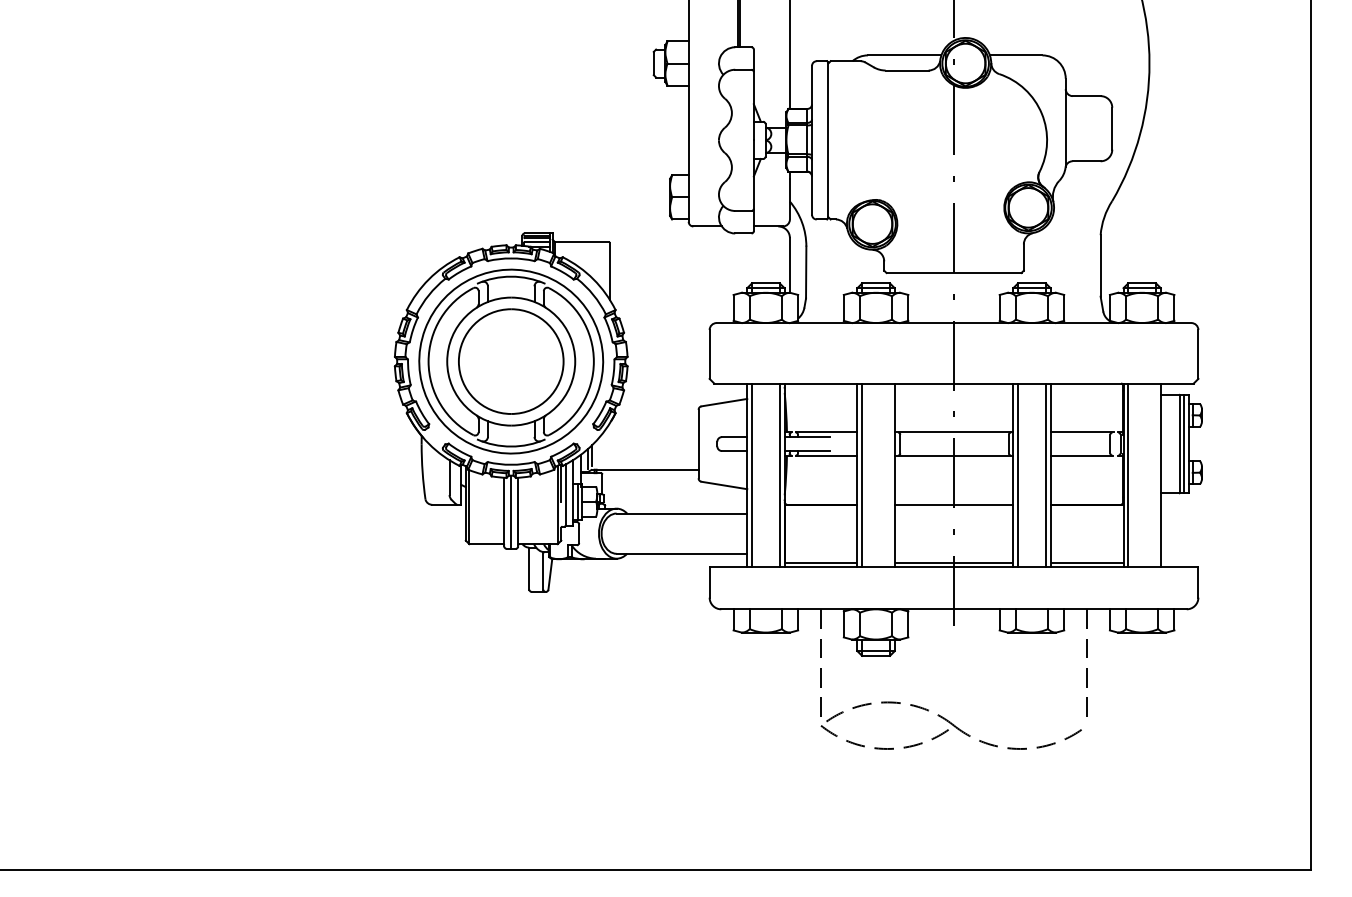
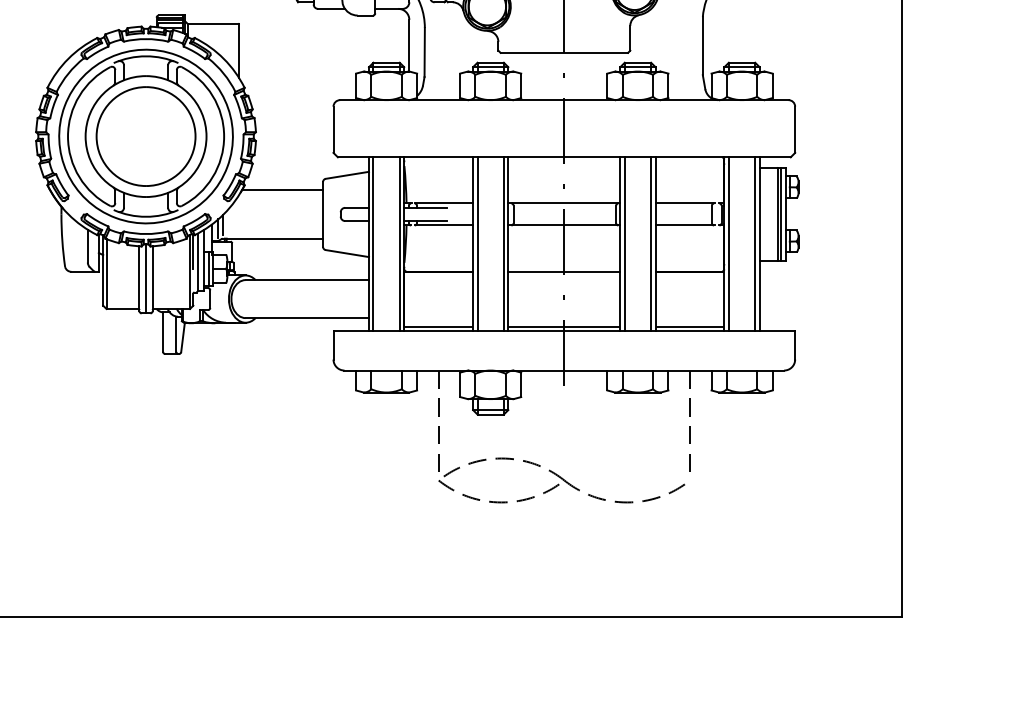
line: (655, 418) -> (282, 190), added
line: (890, 475) -> (504, 244), added
line: (1156, 475) -> (755, 244), added

